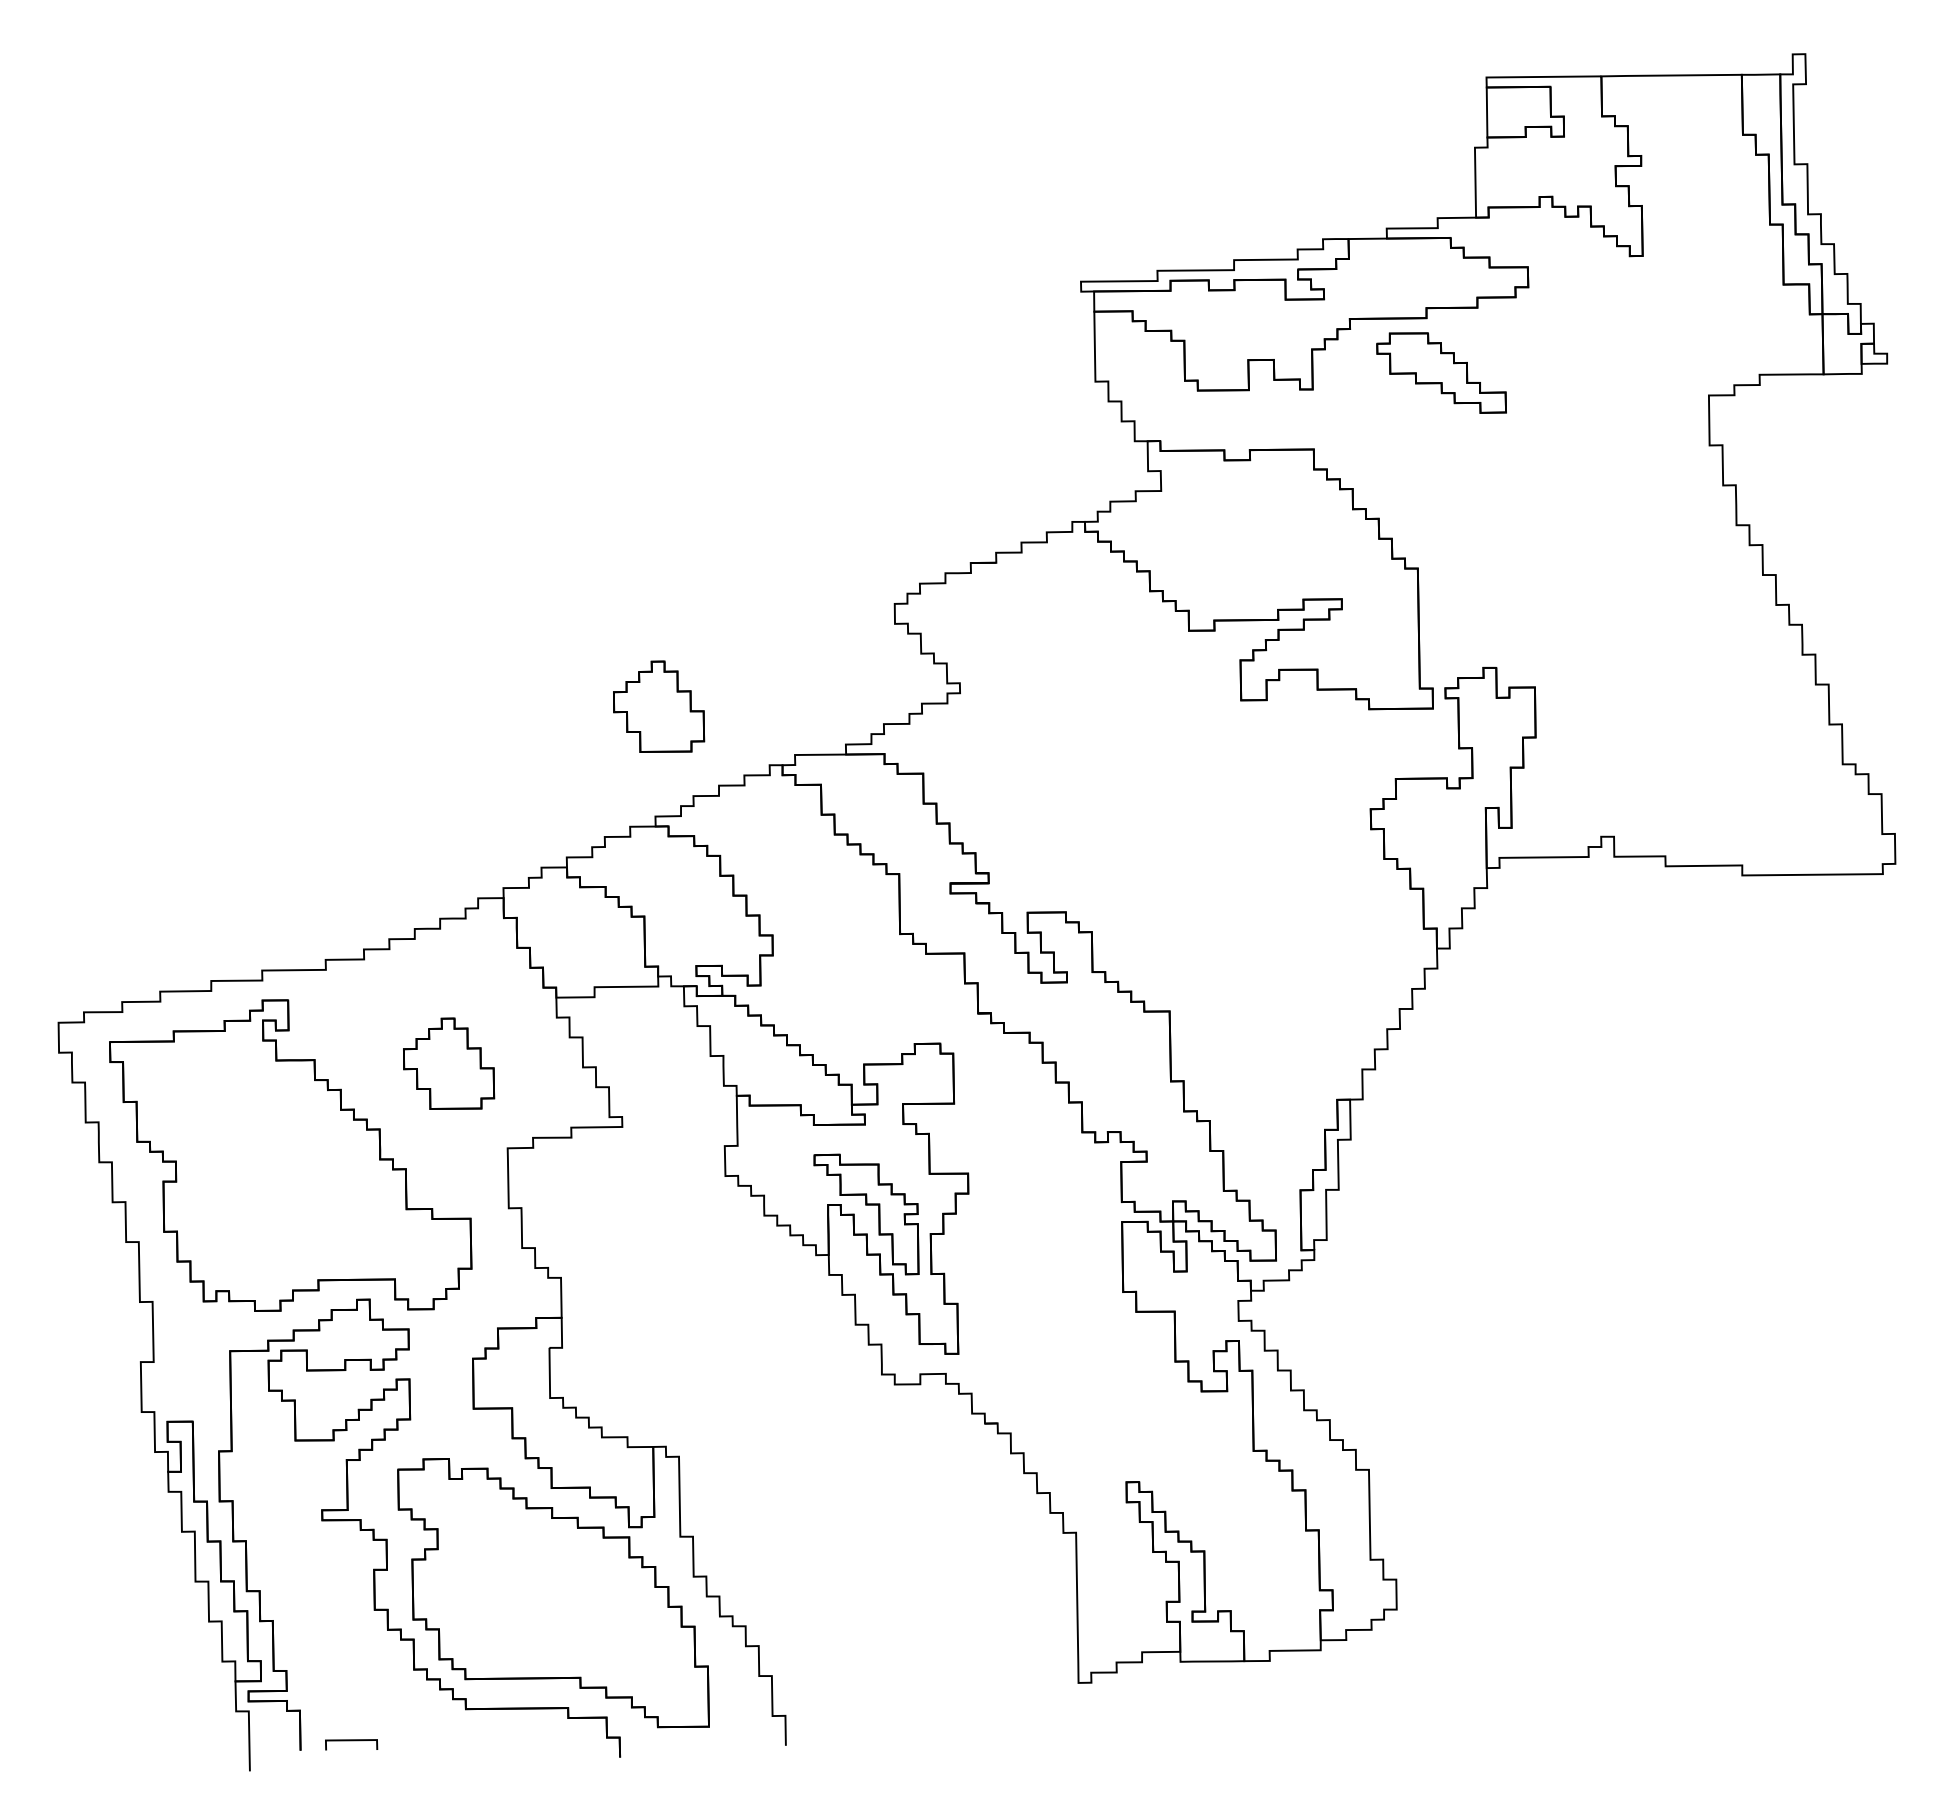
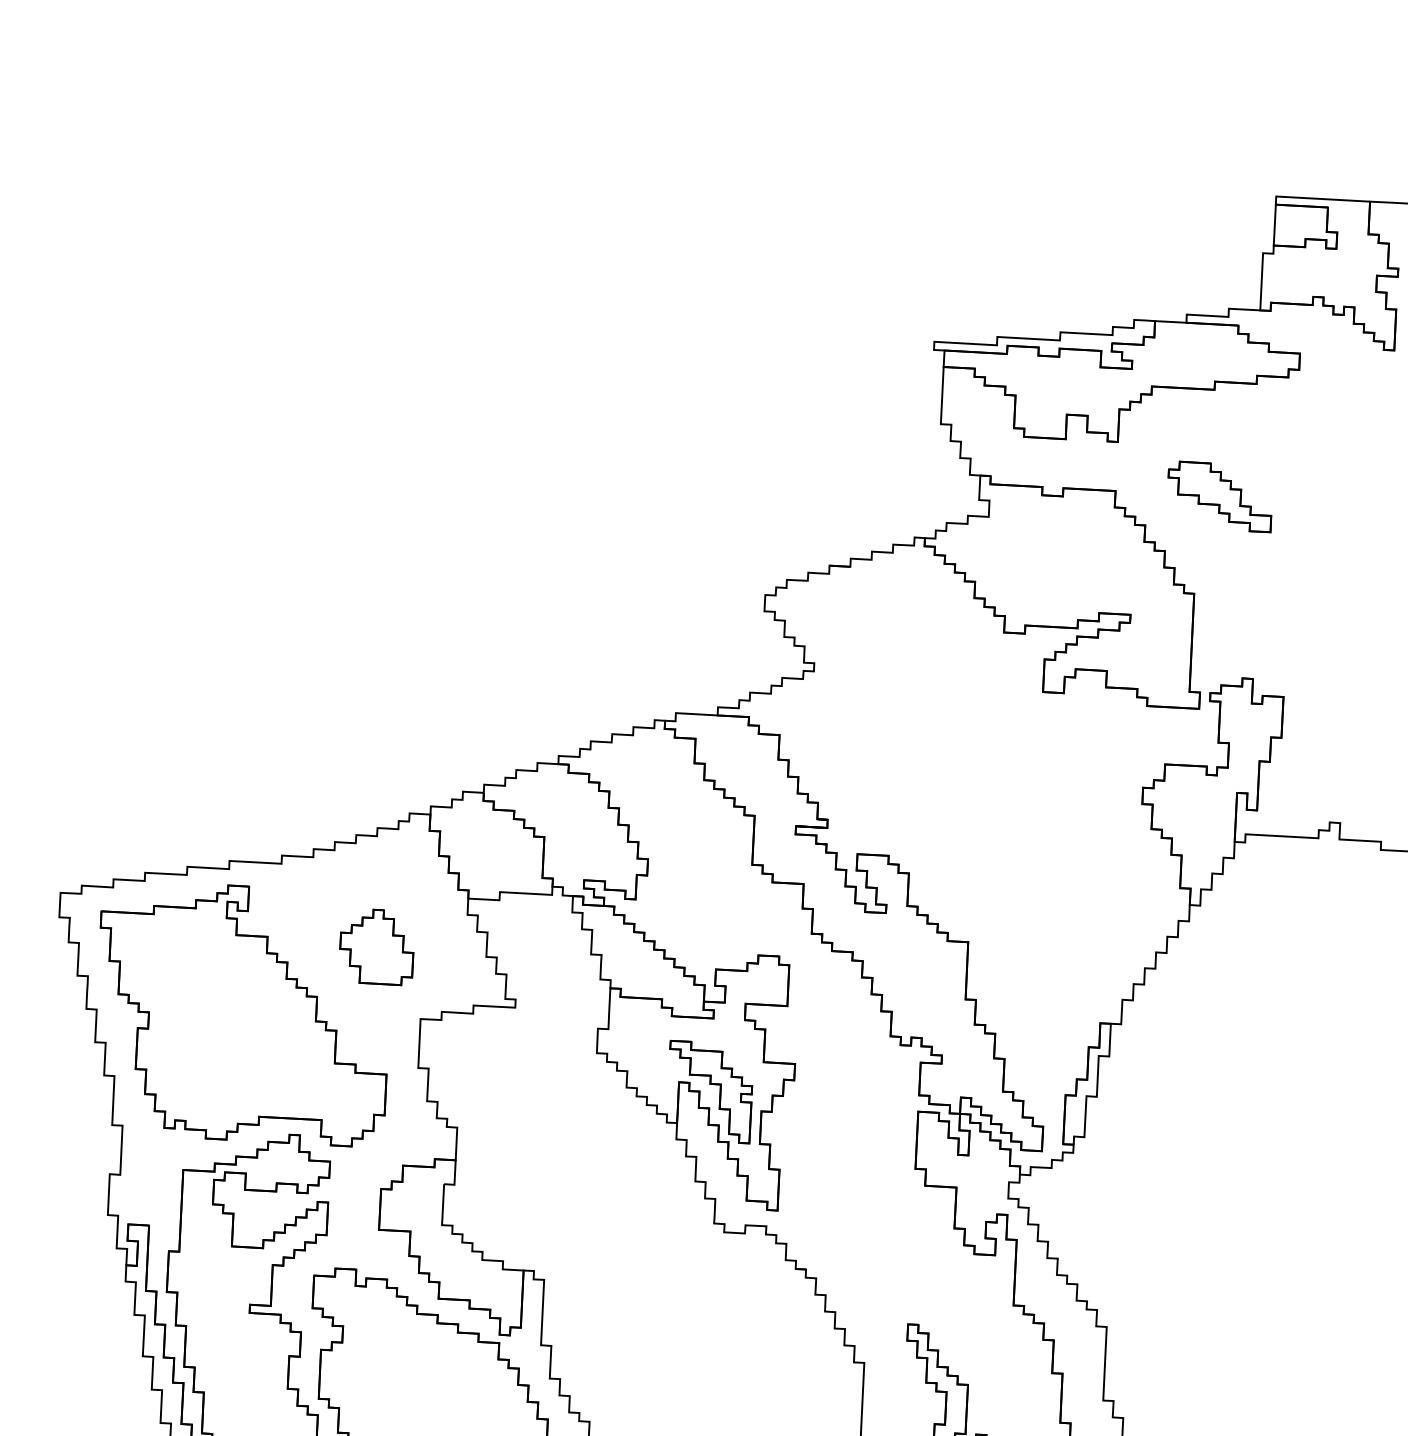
part: (1441, 372) -> (1219, 496), moved
part: (659, 706) -> (567, 666), removed

